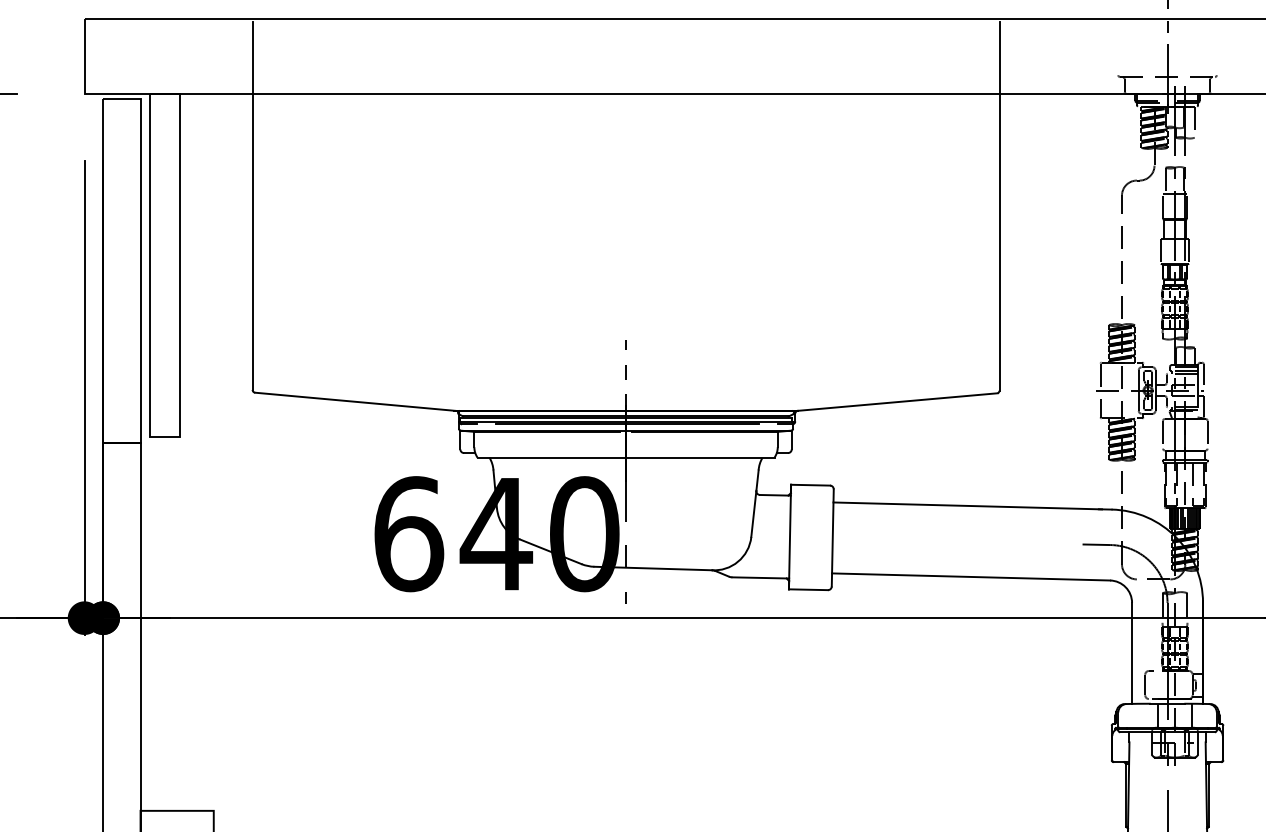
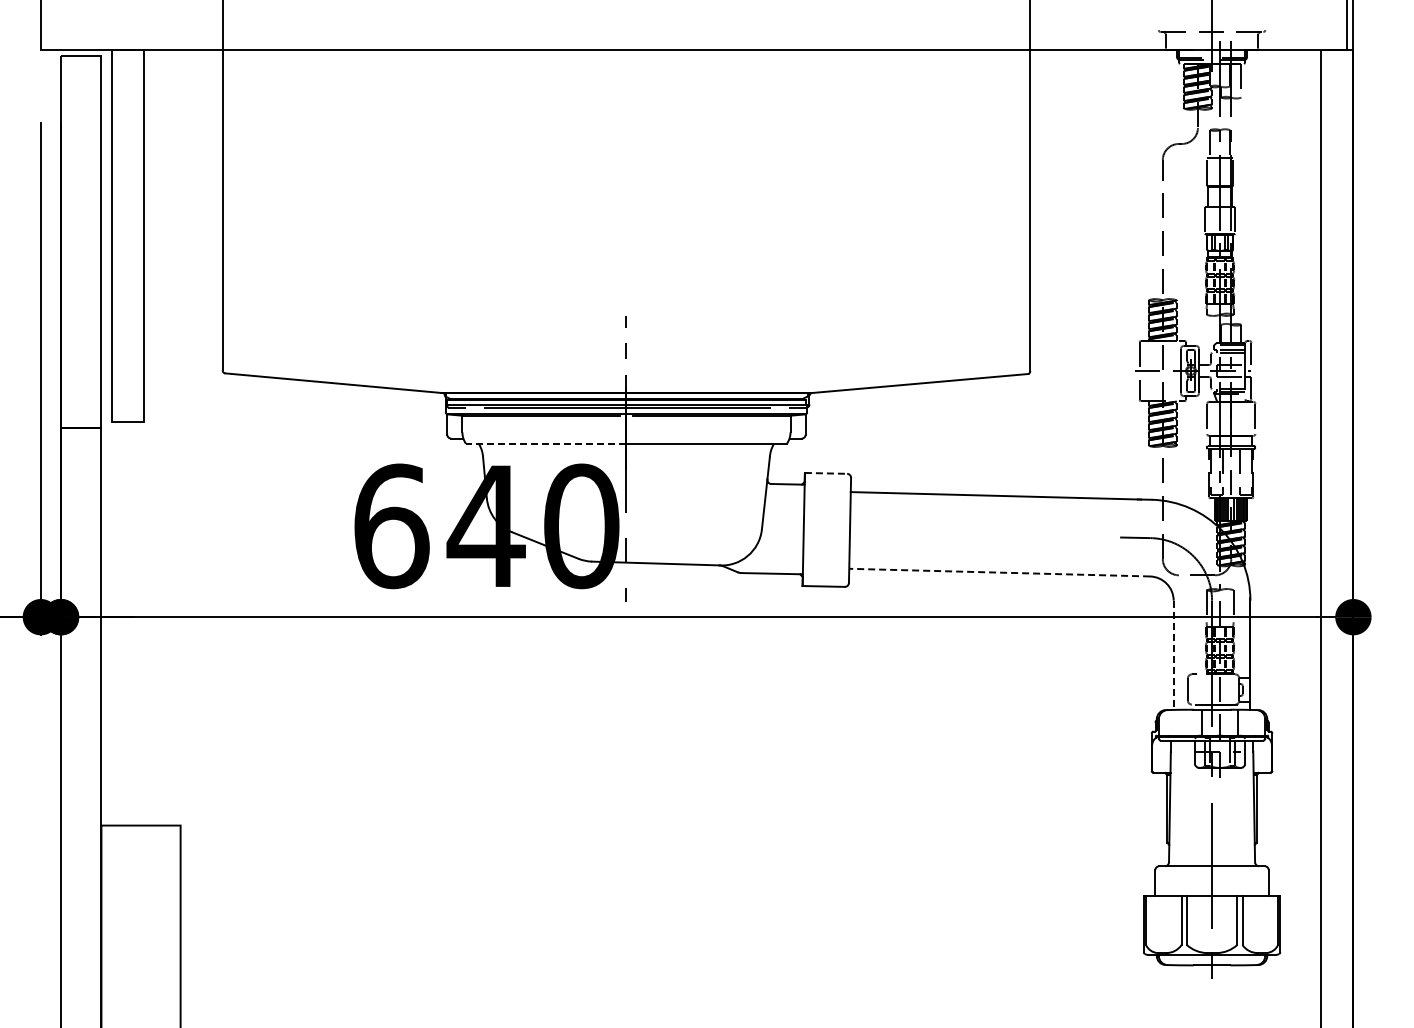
line: (551, 457) -> (545, 443), solid -> dashed
line: (811, 485) -> (826, 473), solid -> dashed
line: (970, 576) -> (999, 572), solid -> dashed
line: (1131, 653) -> (1173, 655), solid -> dashed

